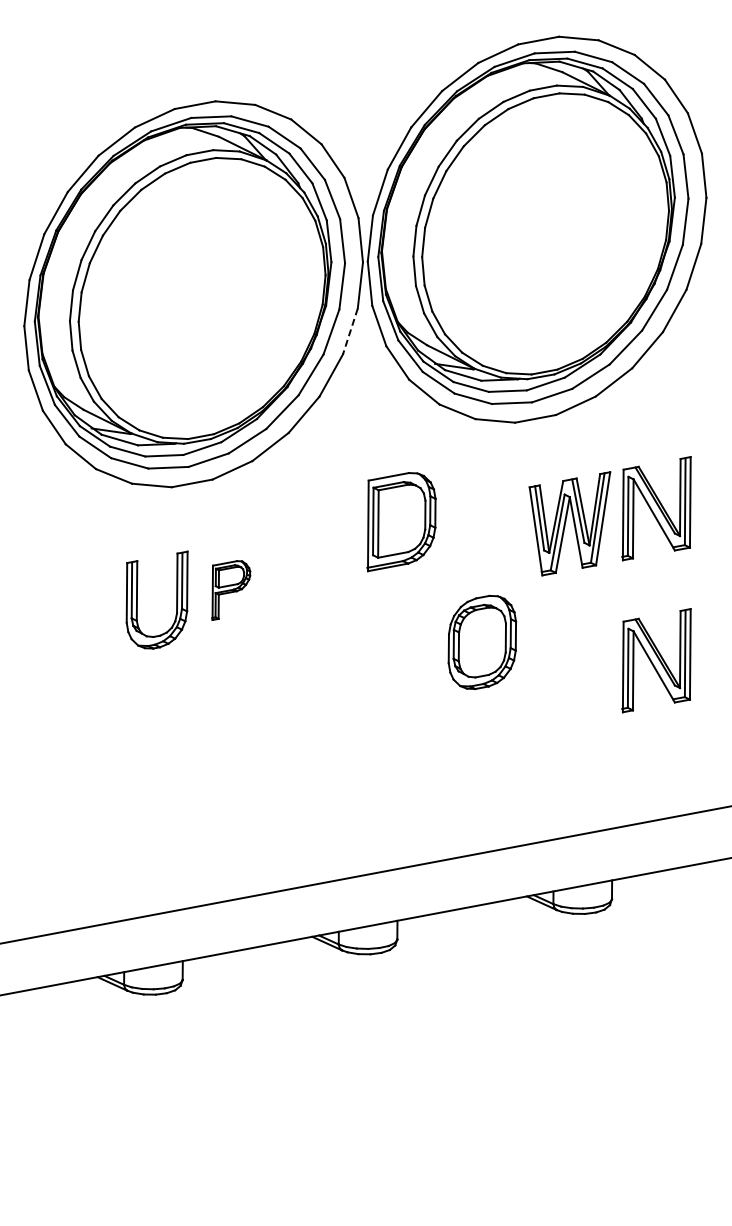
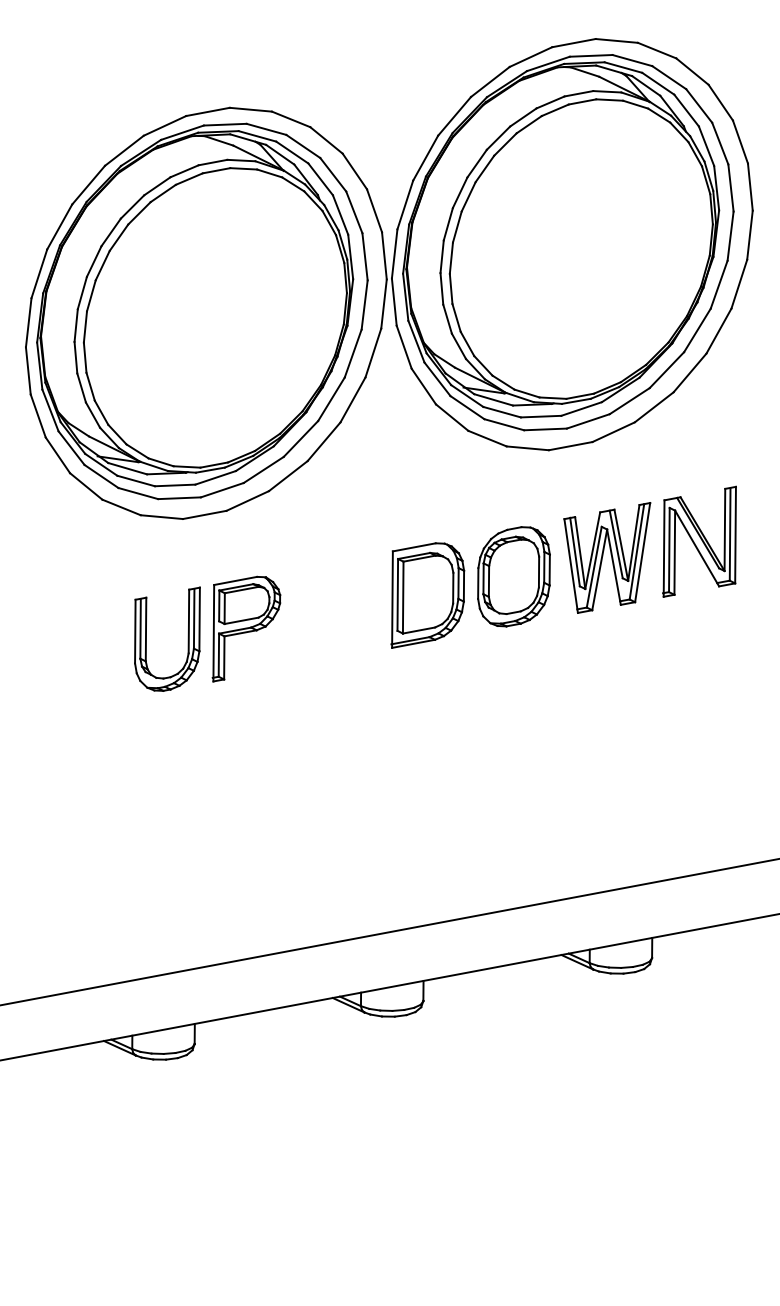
line: (350, 331) -> (373, 353), dashed -> solid
part: (401, 522) -> (427, 595), moved
part: (230, 590) -> (245, 629), size x1.67
part: (482, 642) -> (514, 576), moved
part: (656, 660) -> (699, 703), removed

